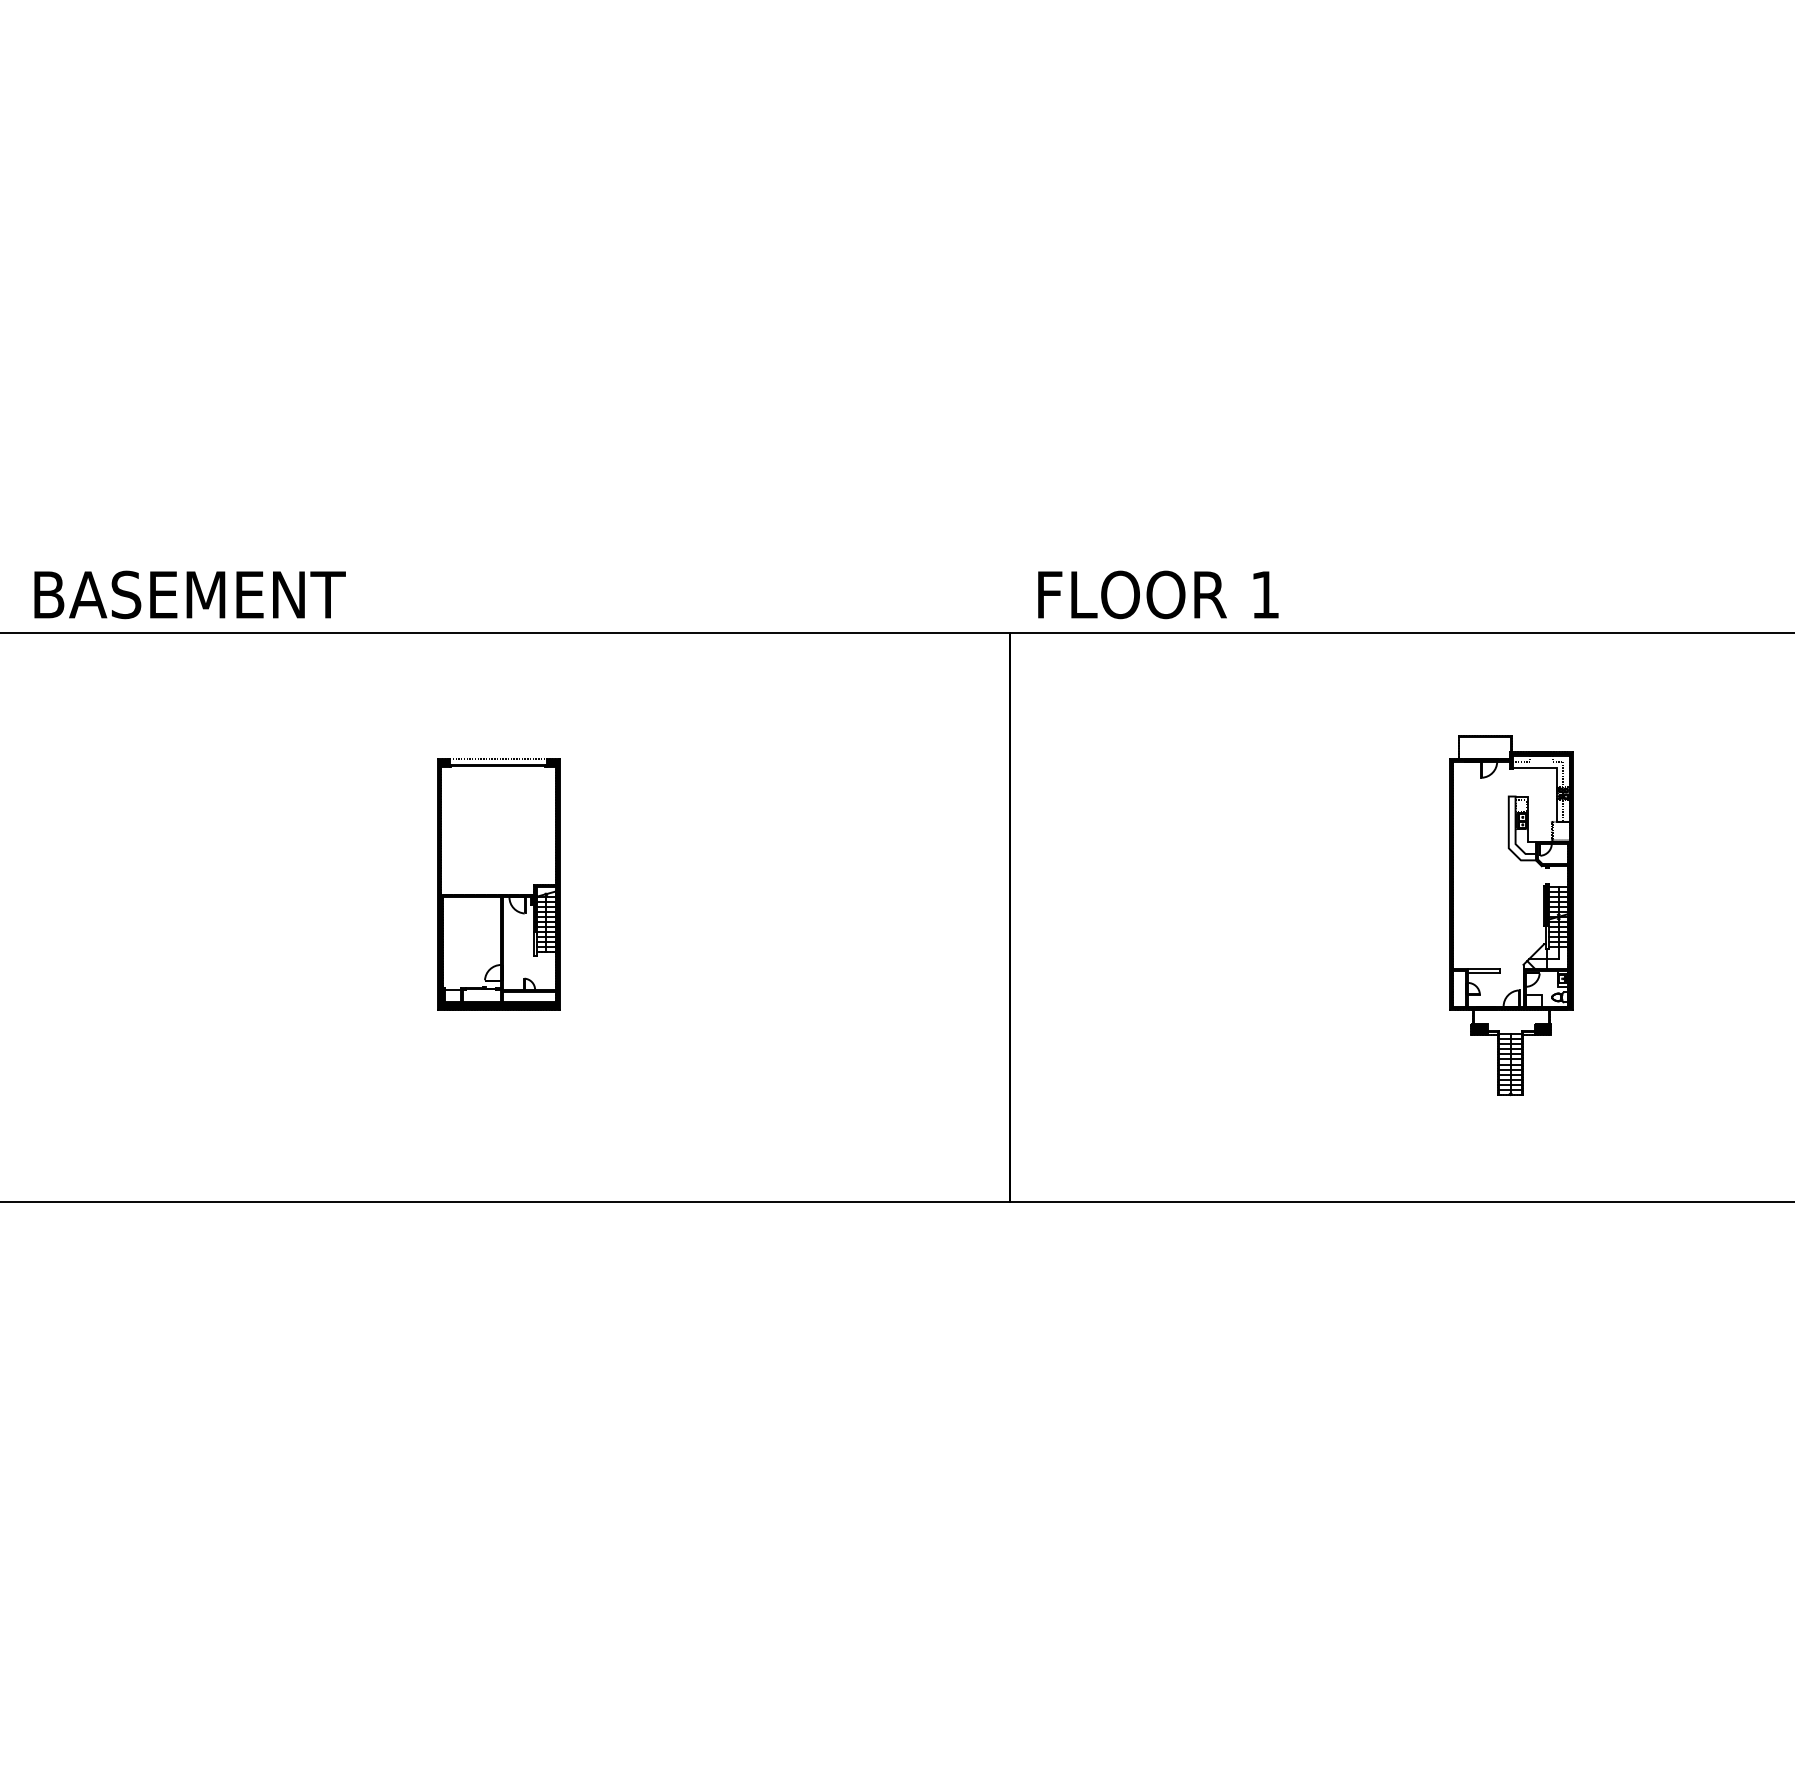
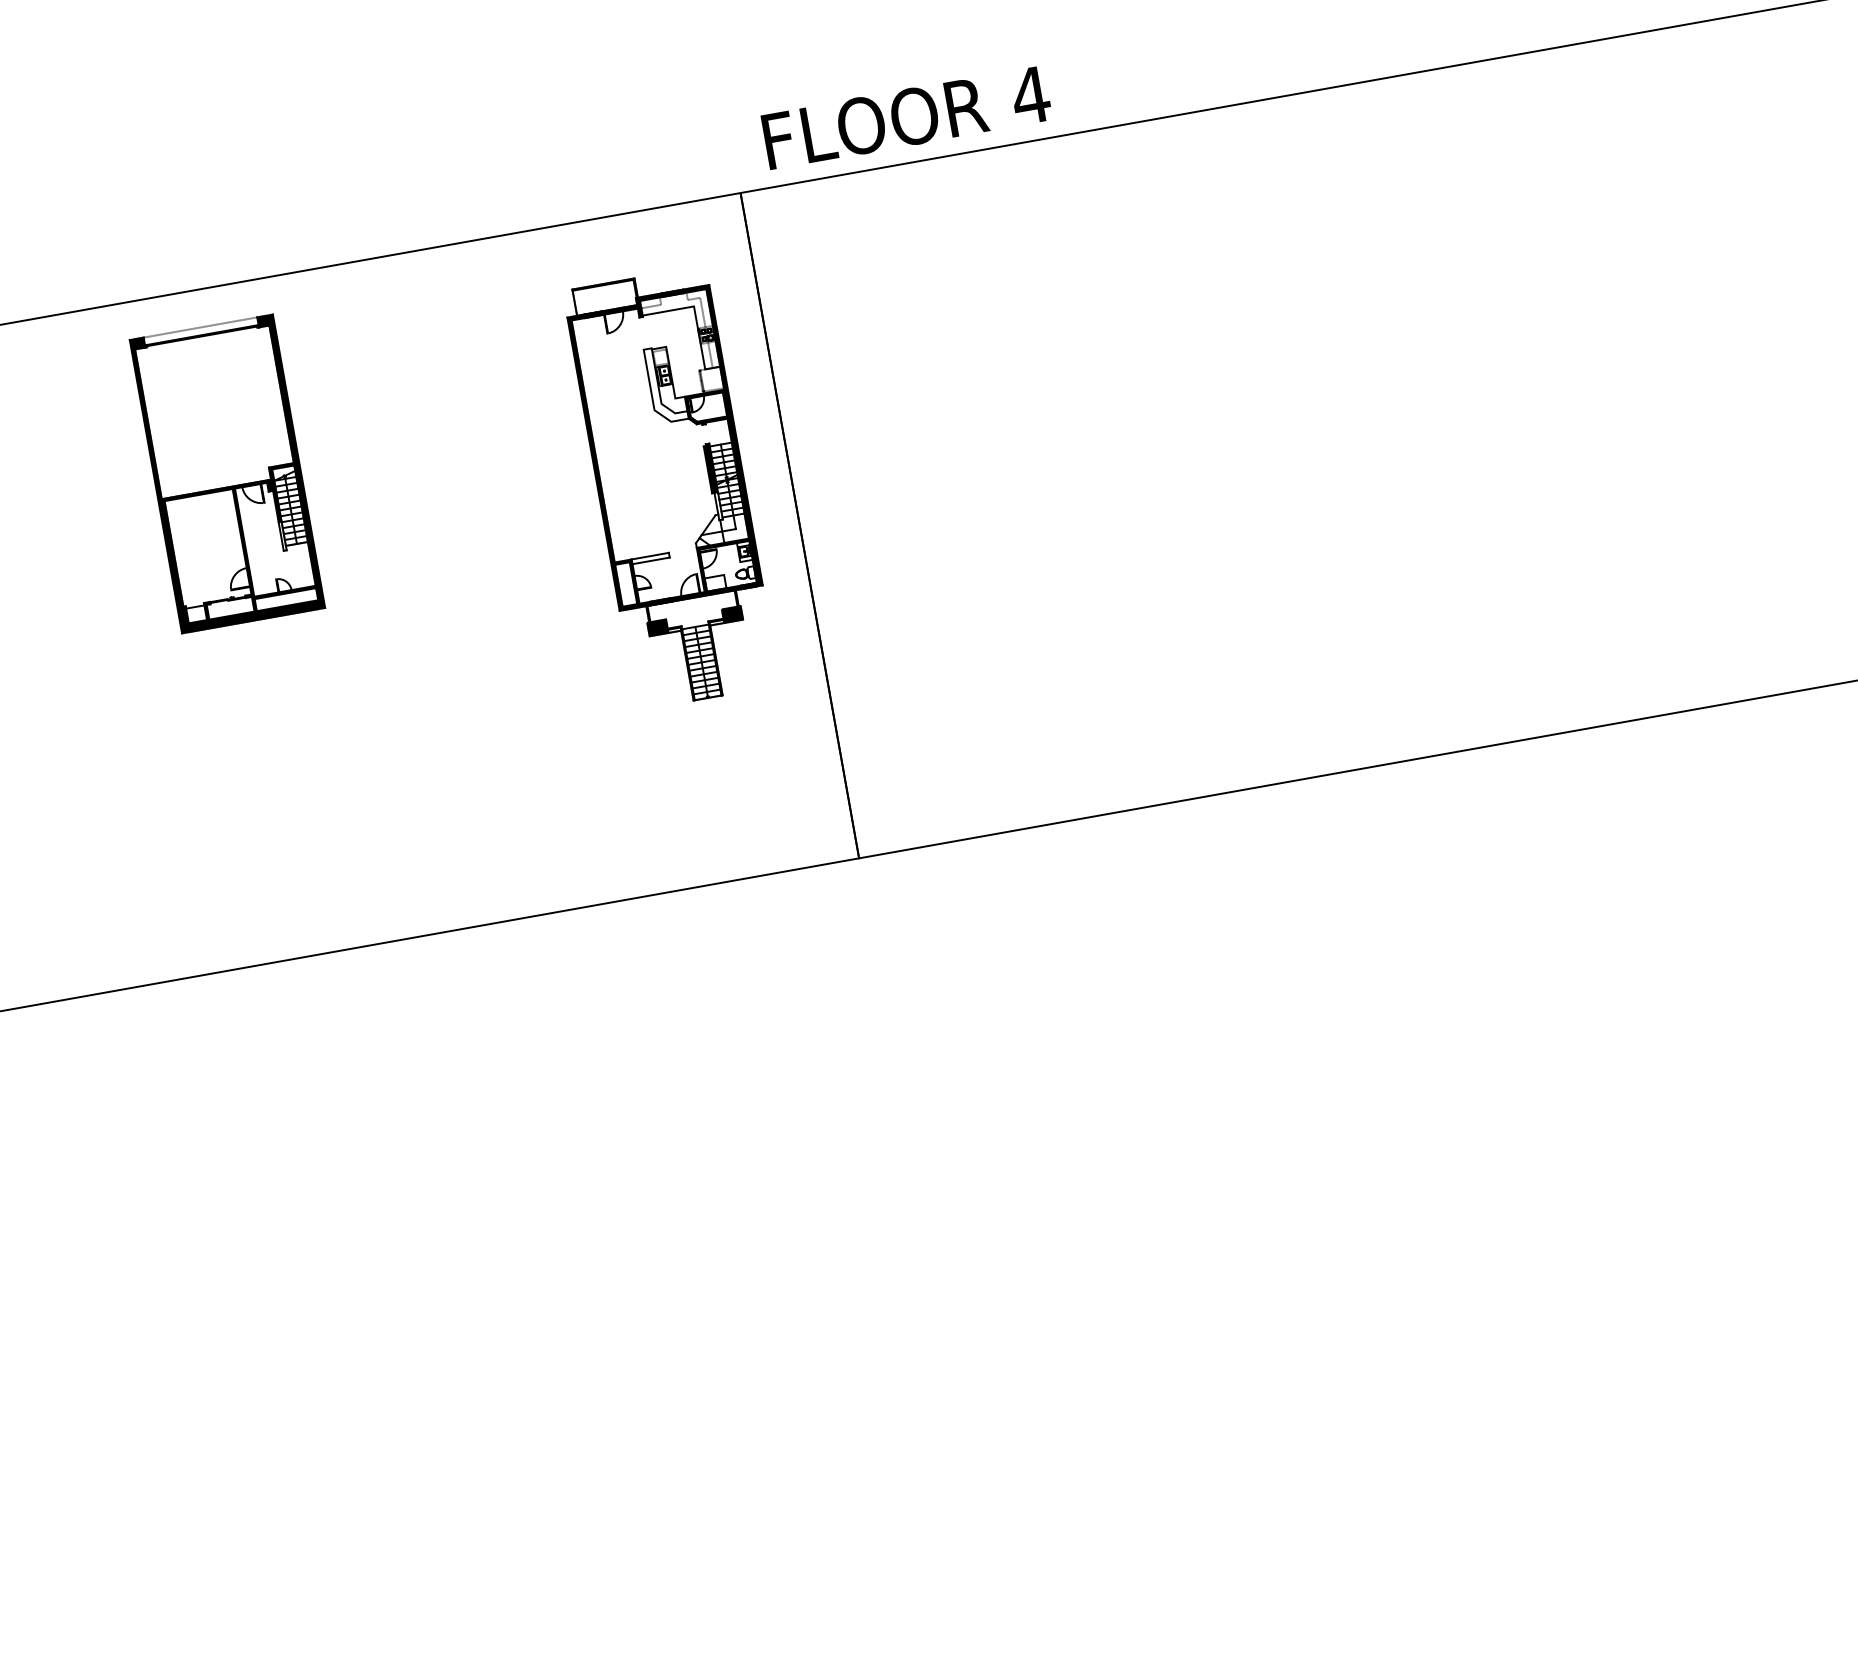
text: (1265, 594) -> (1030, 95), 1 -> 4
part: (498, 884) -> (226, 474), moved
part: (1511, 915) -> (671, 488), moved

